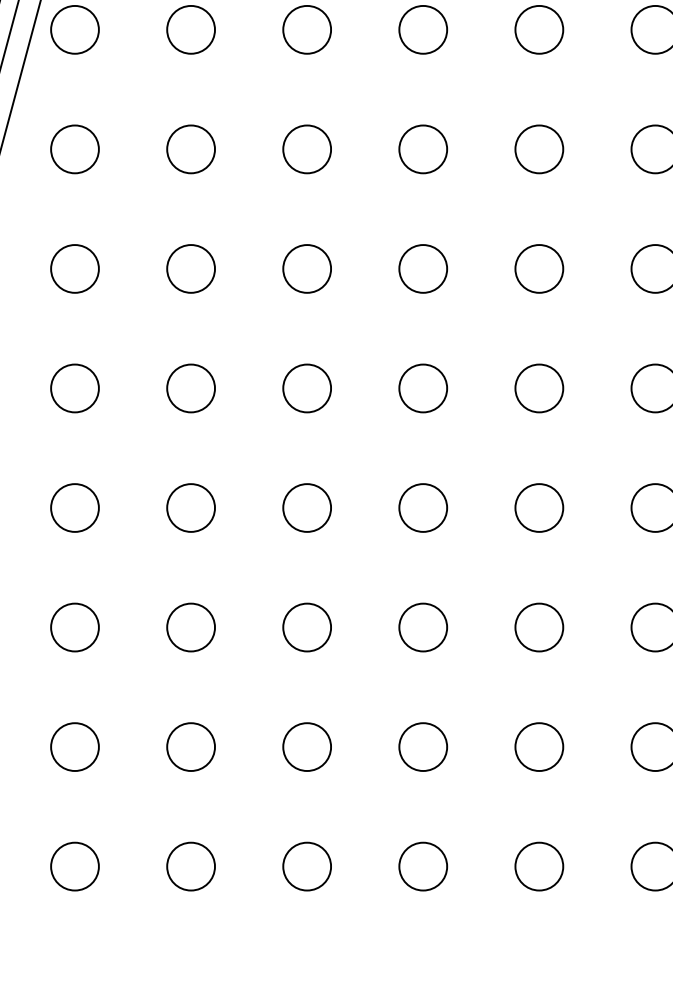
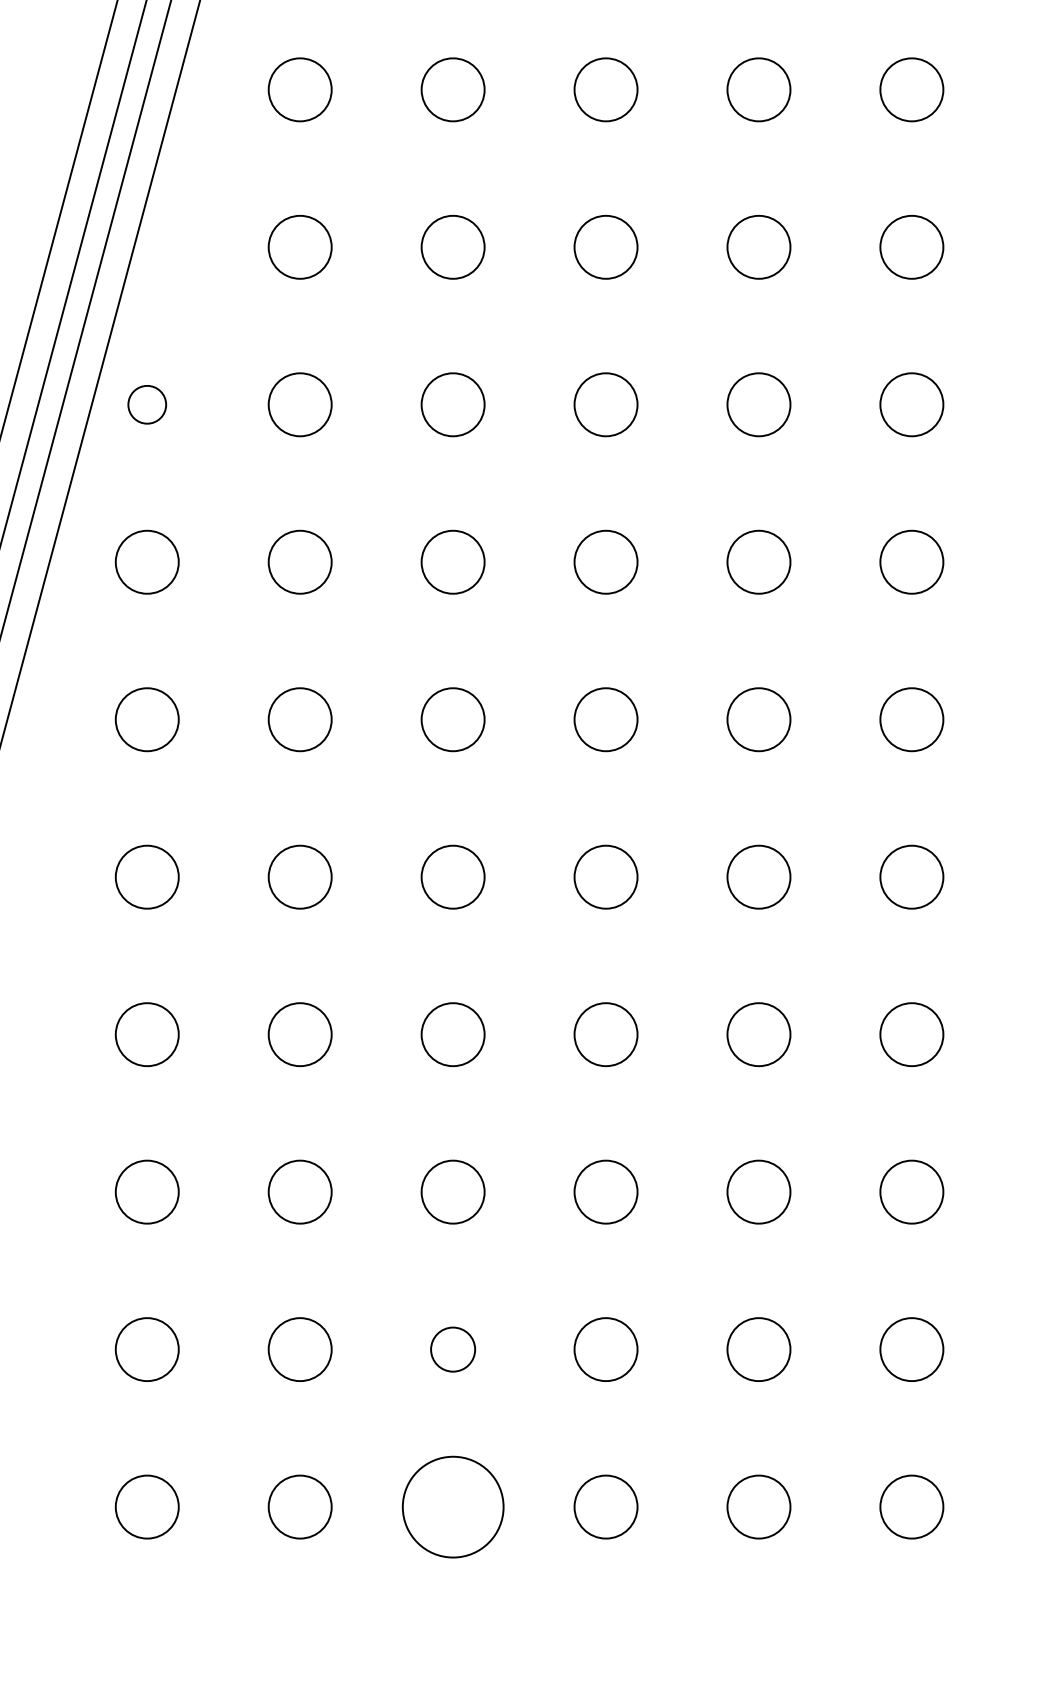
circle: (74, 29) -> (146, 404), size x0.6
circle: (306, 746) -> (452, 1349), size x0.7
circle: (306, 866) -> (452, 1506), size x1.6

